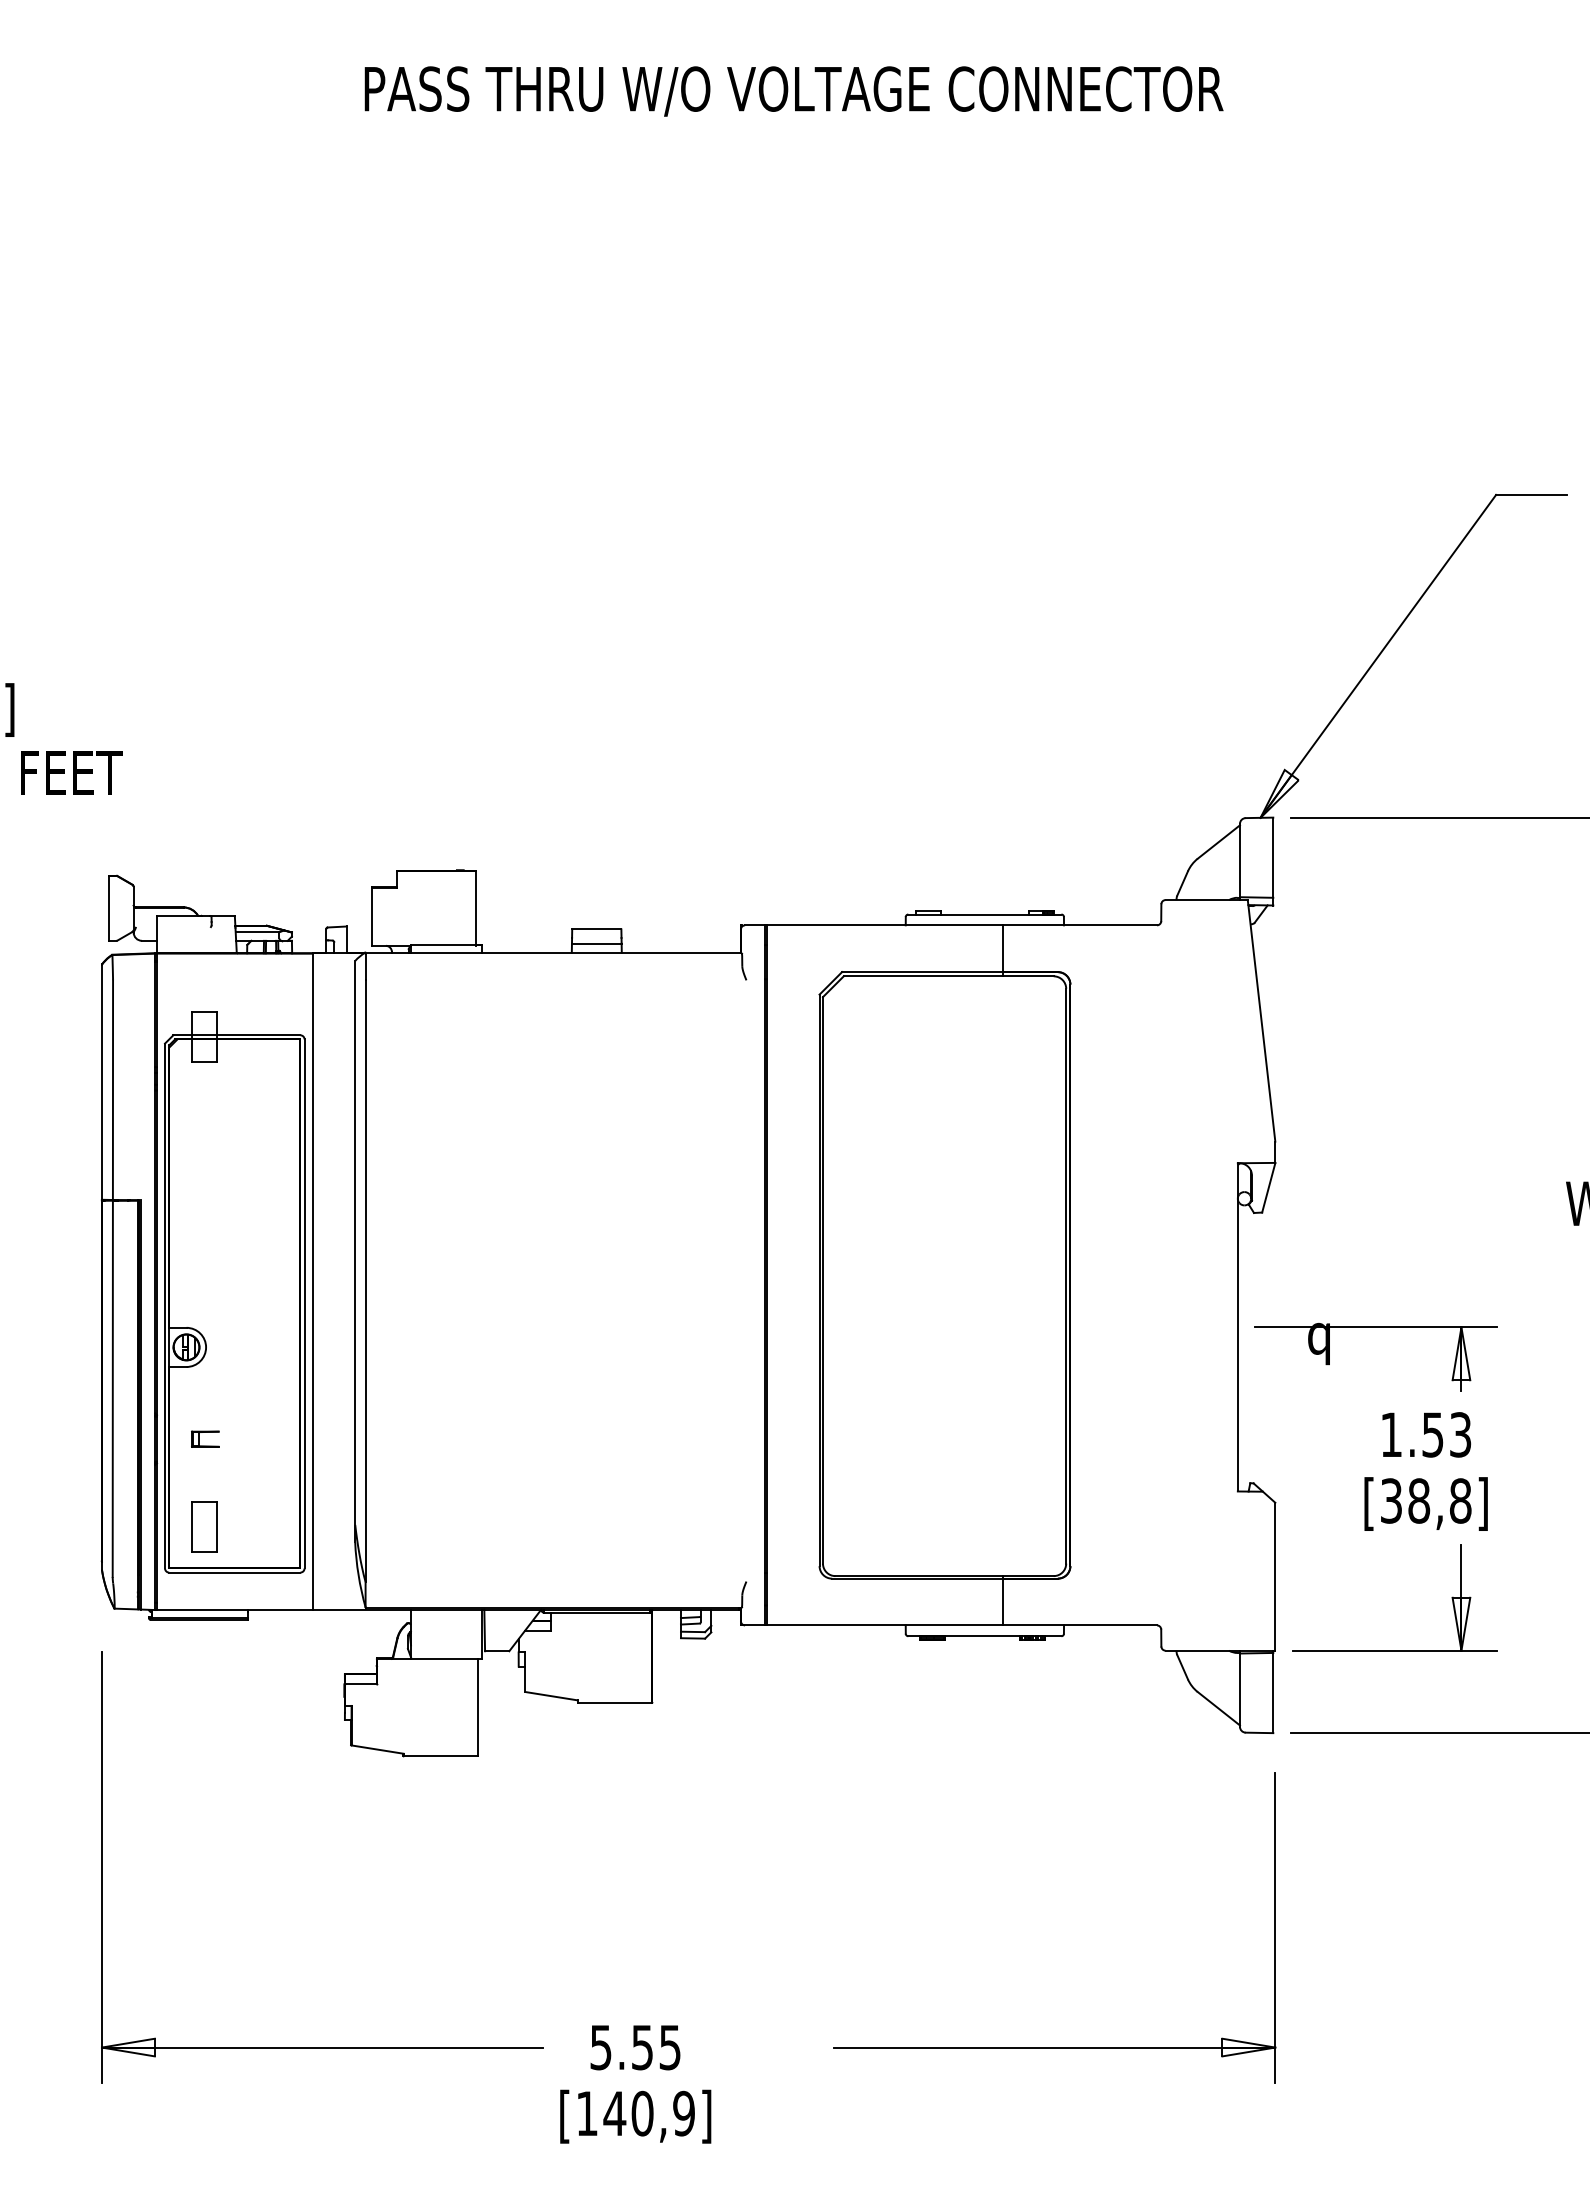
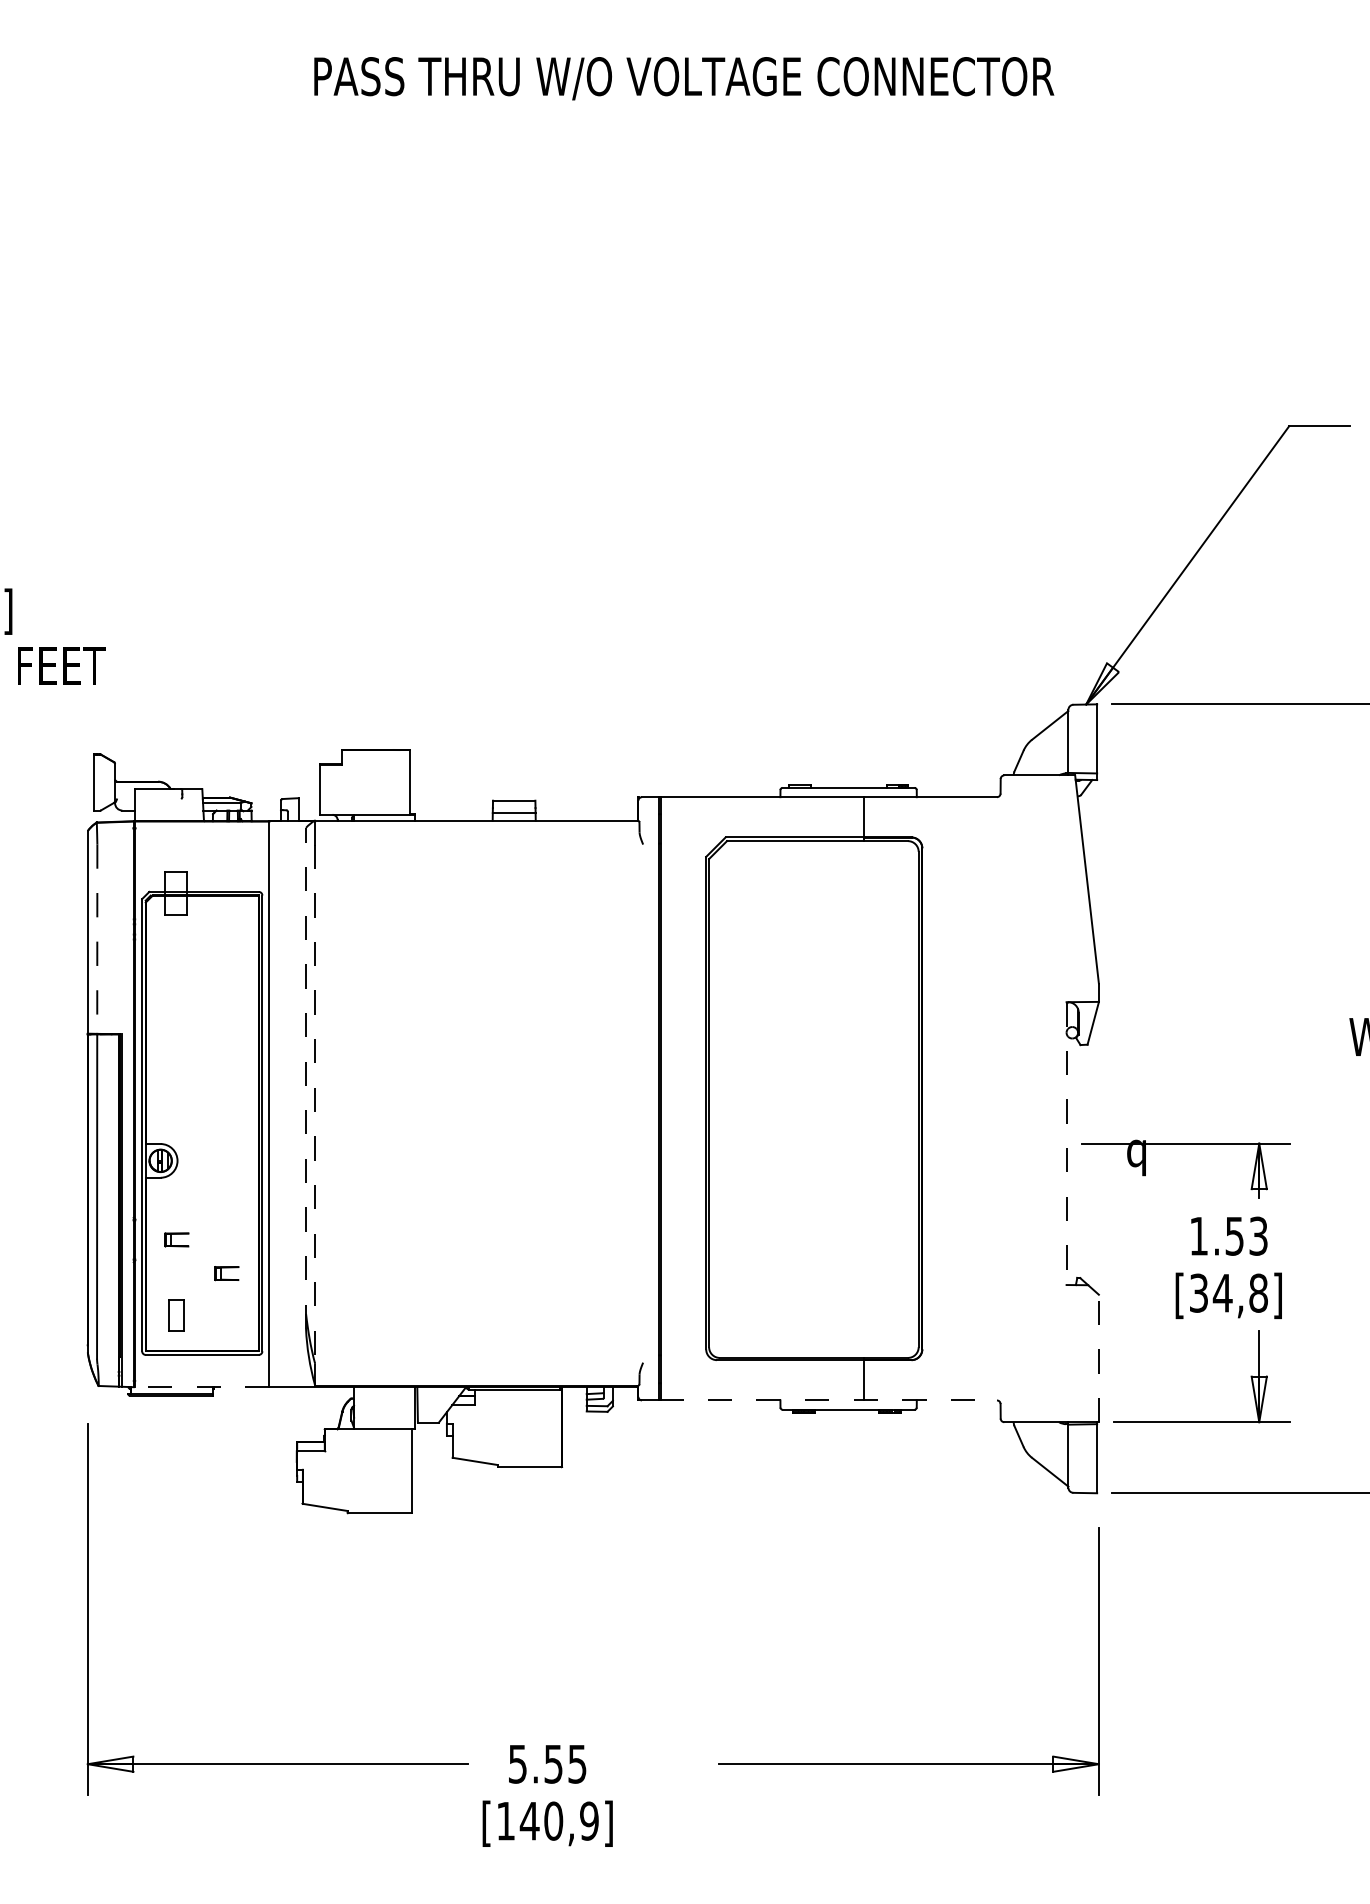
line: (112, 1090) -> (96, 939), solid -> dashed
line: (355, 1251) -> (306, 1078), solid -> dashed
line: (365, 1280) -> (314, 1103), solid -> dashed
line: (1237, 1327) -> (1066, 1143), solid -> dashed
part: (263, 1477) -> (227, 1272), added
text: (1418, 1500) -> (1222, 1292), [38,8] -> [34,8]
part: (204, 1526) -> (176, 1315), size x0.7
line: (1275, 1576) -> (1099, 1358), solid -> dashed
line: (234, 1610) -> (202, 1387), solid -> dashed
line: (961, 1625) -> (828, 1400), solid -> dashed

